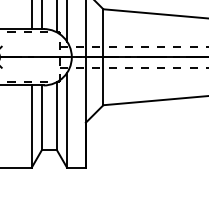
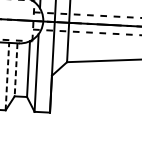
line: (41, 118) -> (15, 70), solid -> dashed
line: (31, 126) -> (7, 76), solid -> dashed

